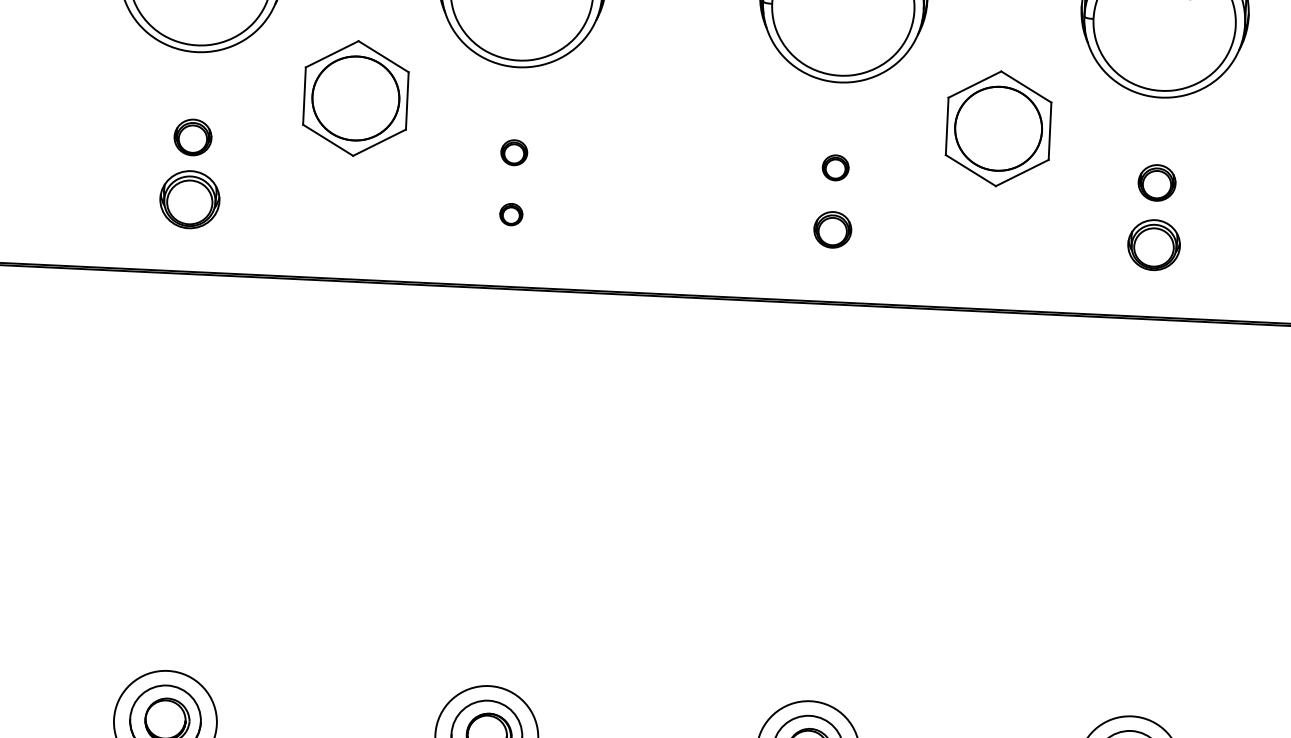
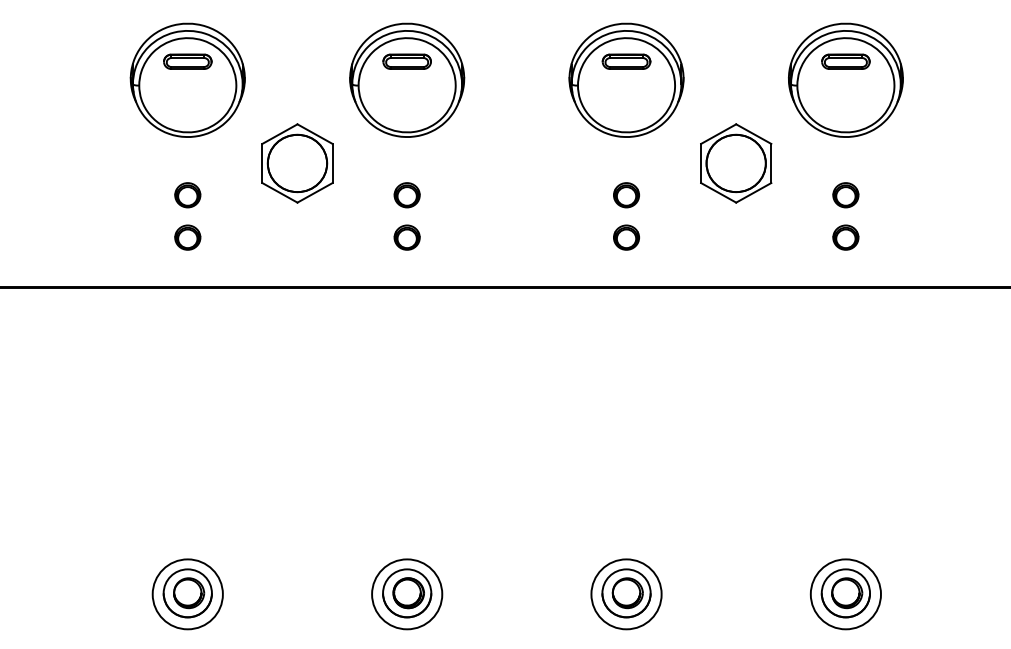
part: (513, 152) -> (406, 195), size x1.43
part: (835, 168) -> (626, 195), size x1.43
part: (189, 199) -> (187, 237), size x0.62
part: (510, 214) -> (406, 237), size x1.67
part: (1153, 244) -> (845, 237), size x0.71

